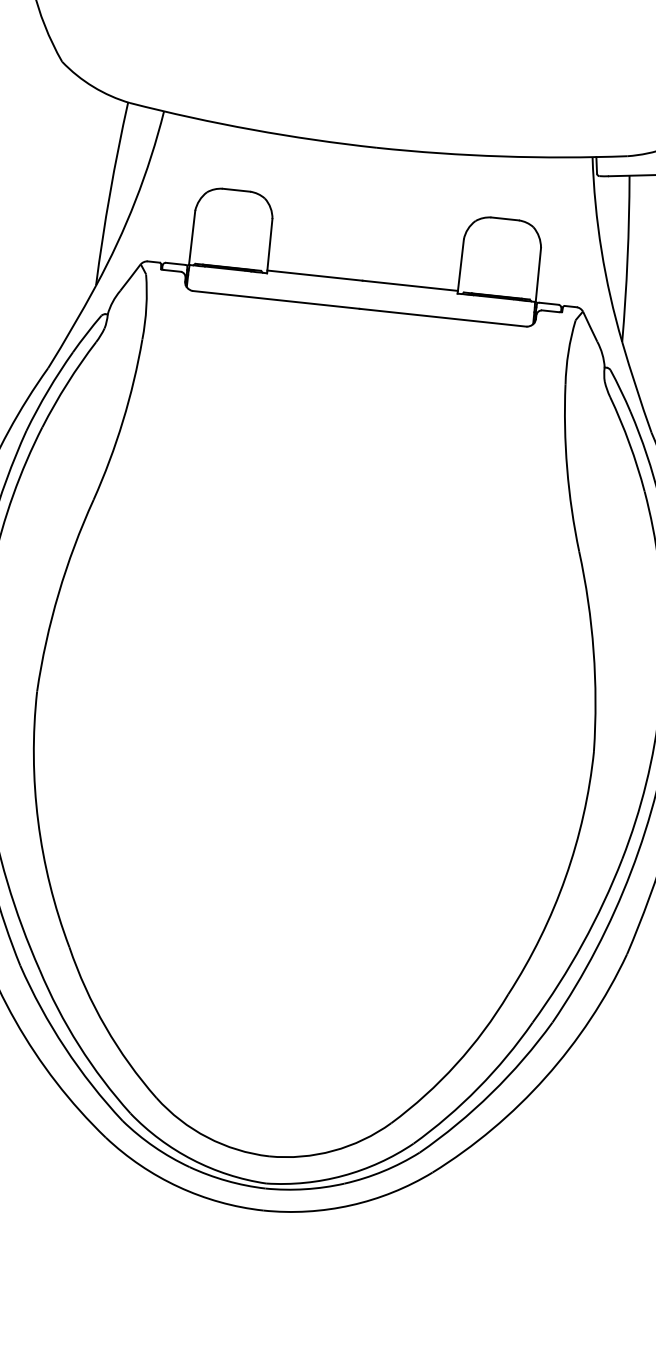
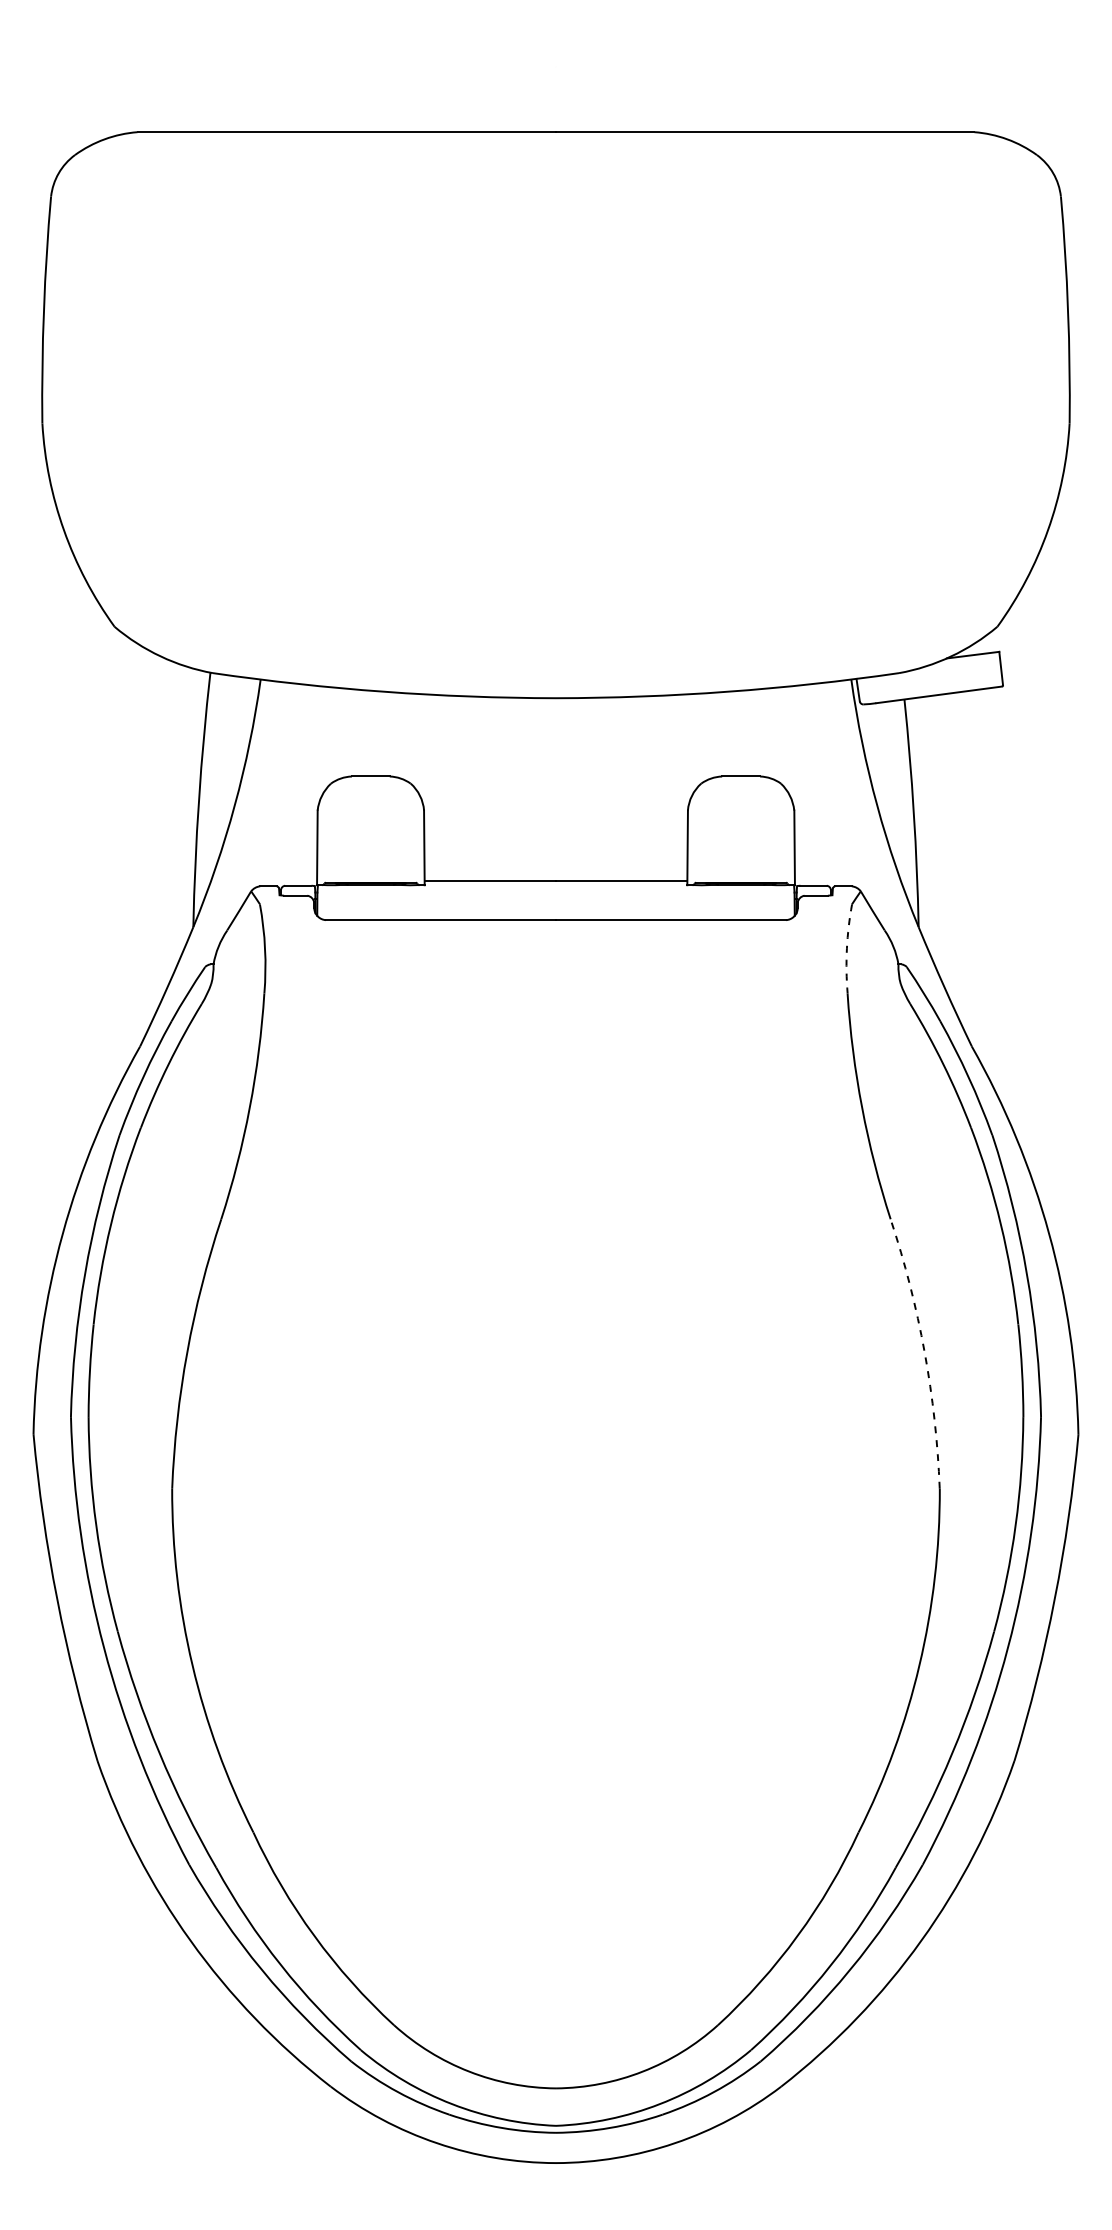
arc: (568, 351) -> (846, 948), solid -> dashed
arc: (593, 651) -> (924, 1352), solid -> dashed

